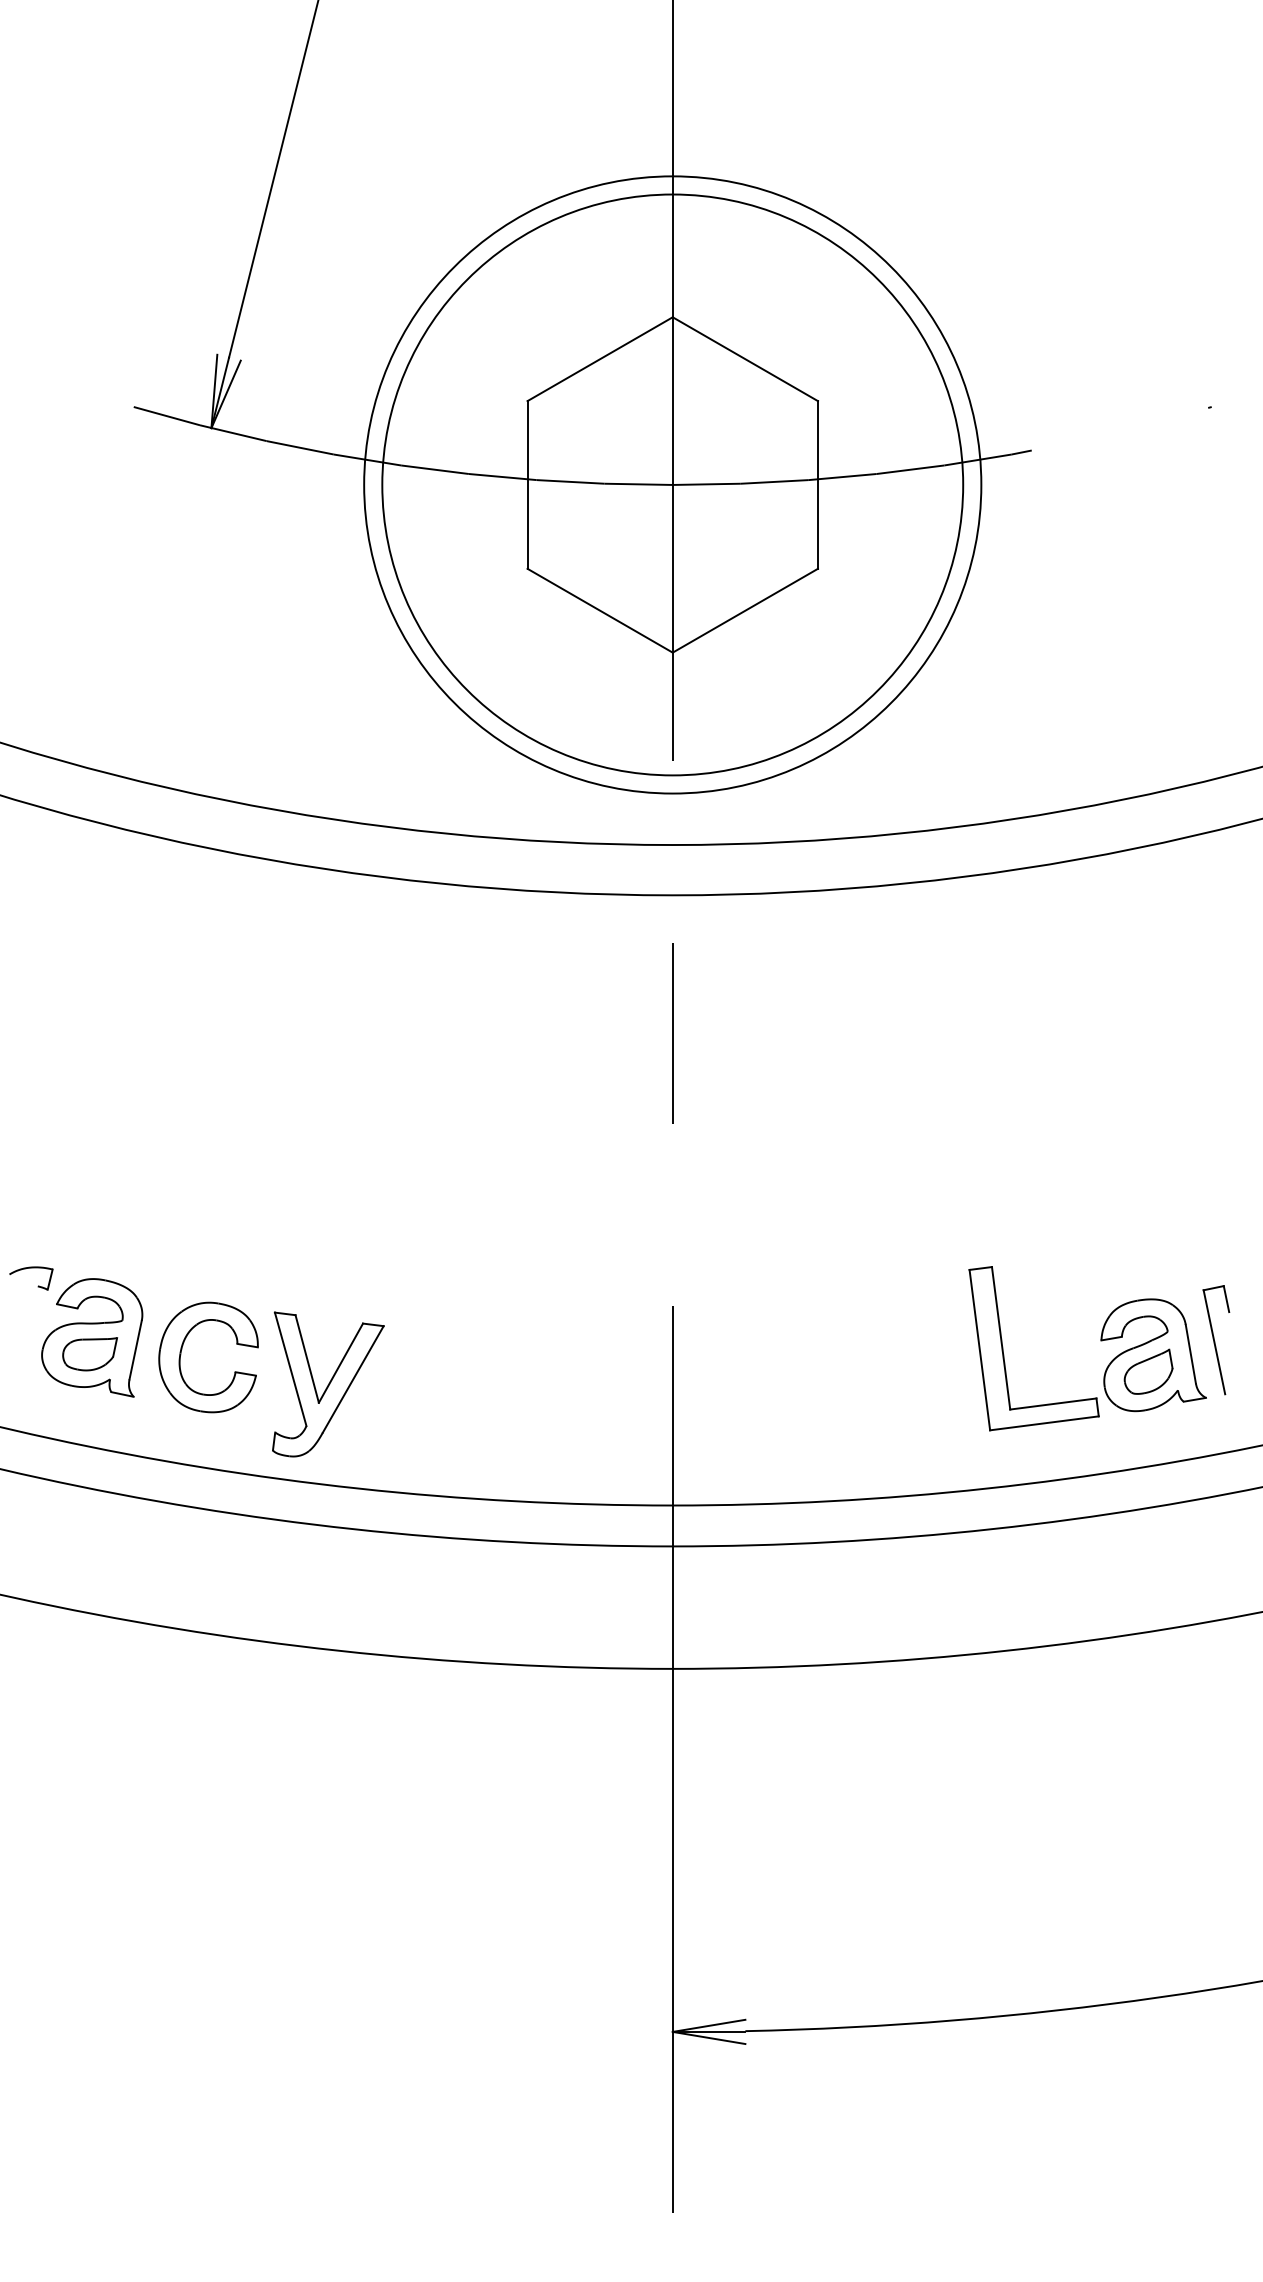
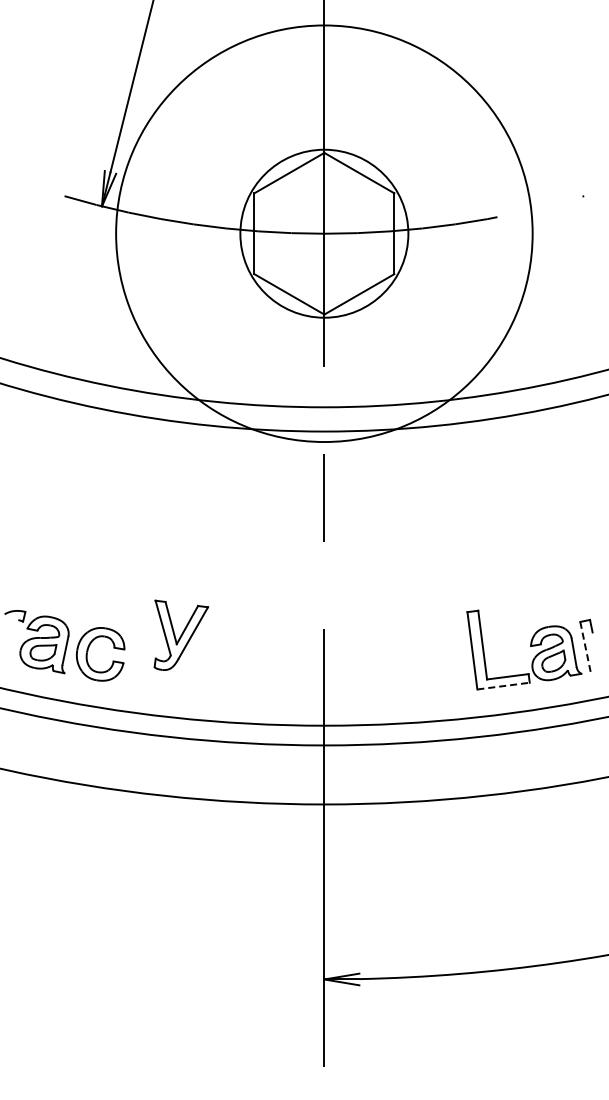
circle: (672, 484) -> (324, 233), size x0.6
circle: (672, 484) -> (324, 233), size x1.4
line: (1214, 1343) -> (585, 647), solid -> dashed
part: (326, 1382) -> (180, 634), moved
line: (1046, 1424) -> (504, 686), solid -> dashed

